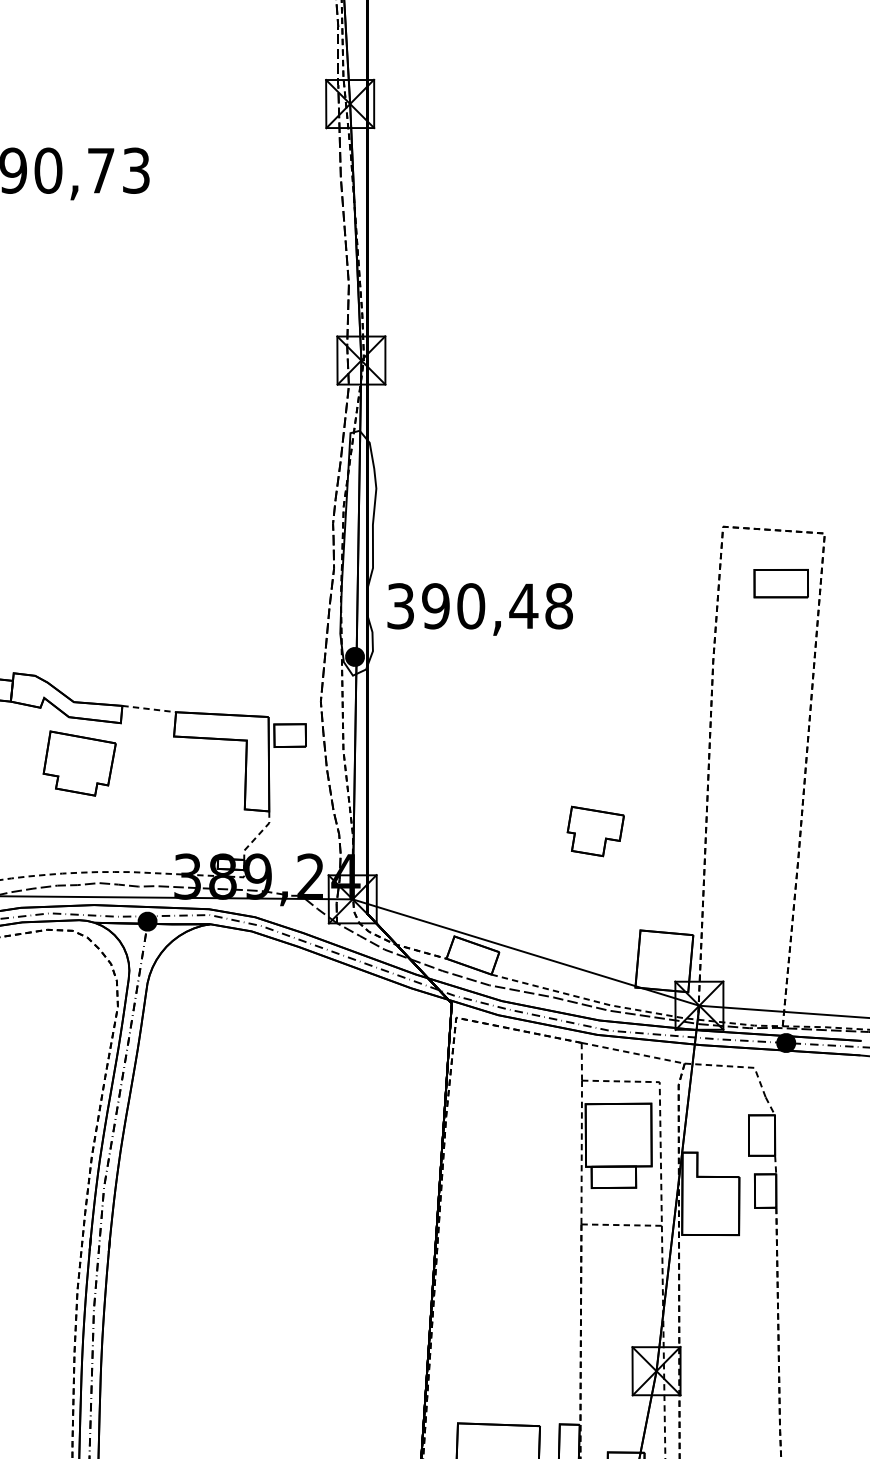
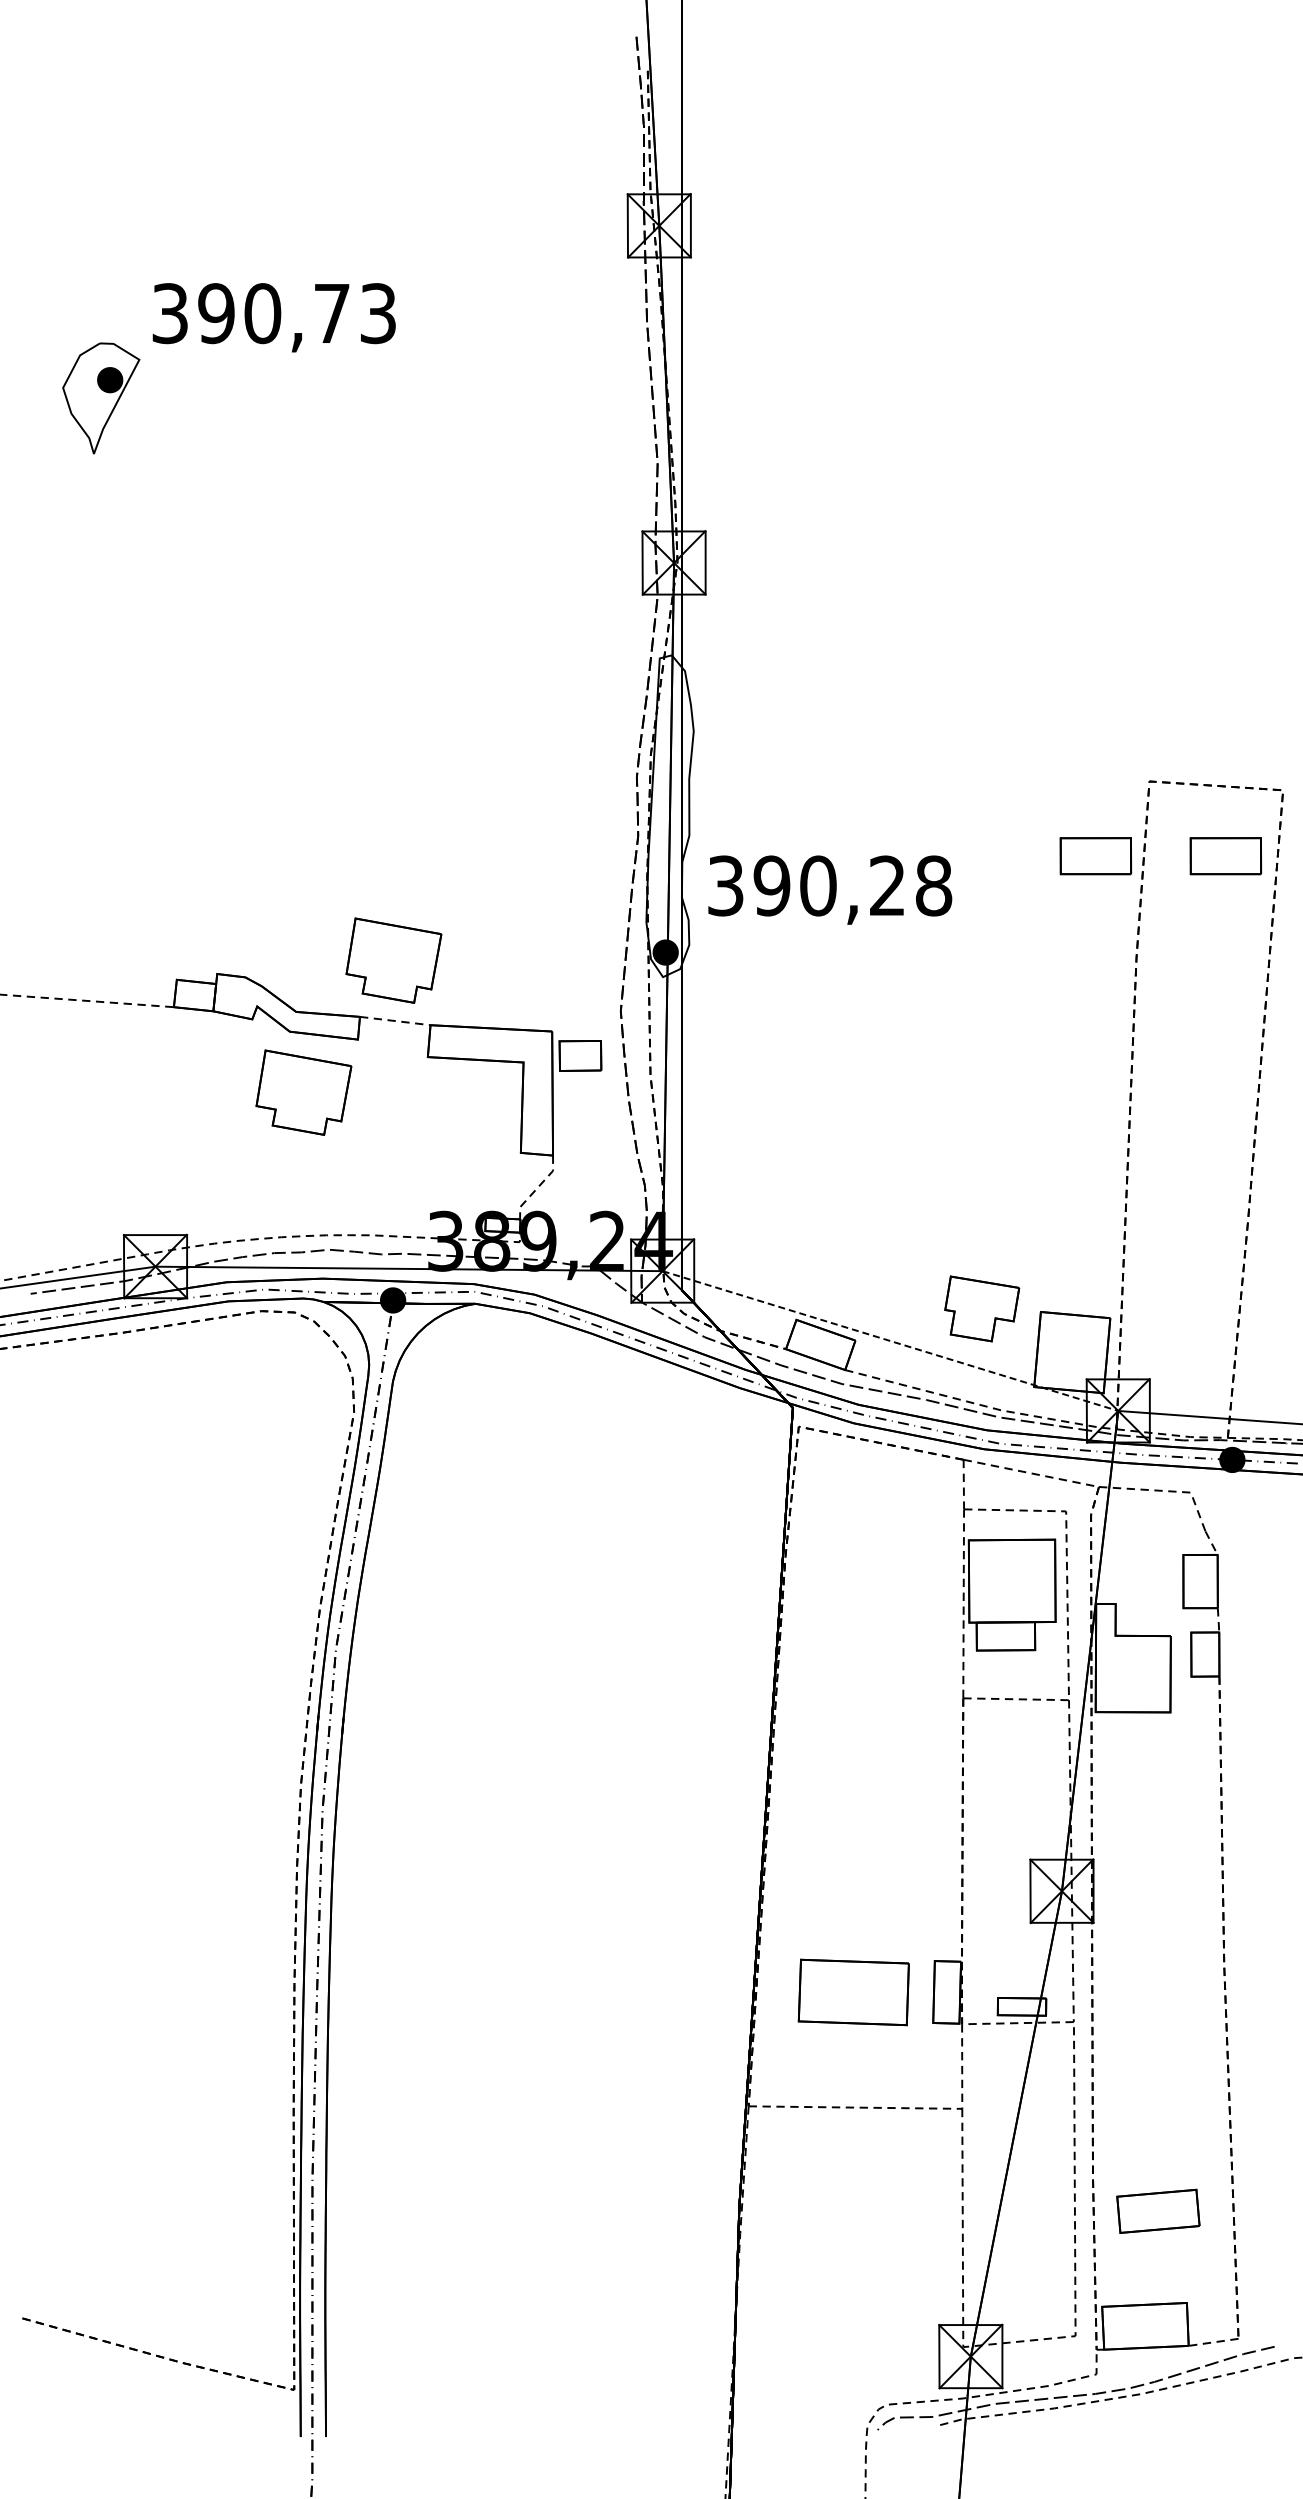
part: (682, 583) -> (1095, 856), added
text: (523, 605) -> (887, 885), 390,48 -> 390,28
part: (147, 662) -> (393, 960), added
part: (596, 831) -> (982, 1308), moved
line: (526, 952) -> (890, 1341), solid -> dashed

